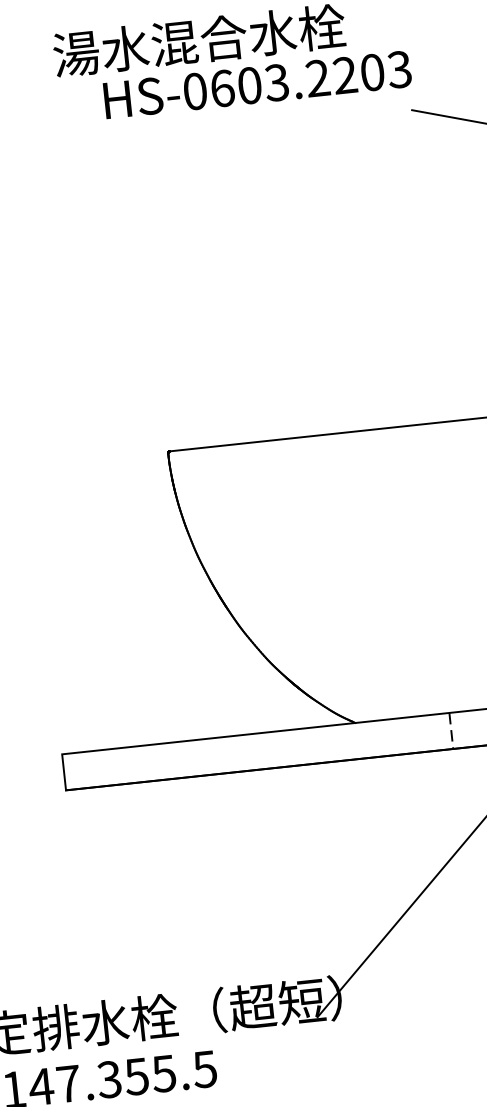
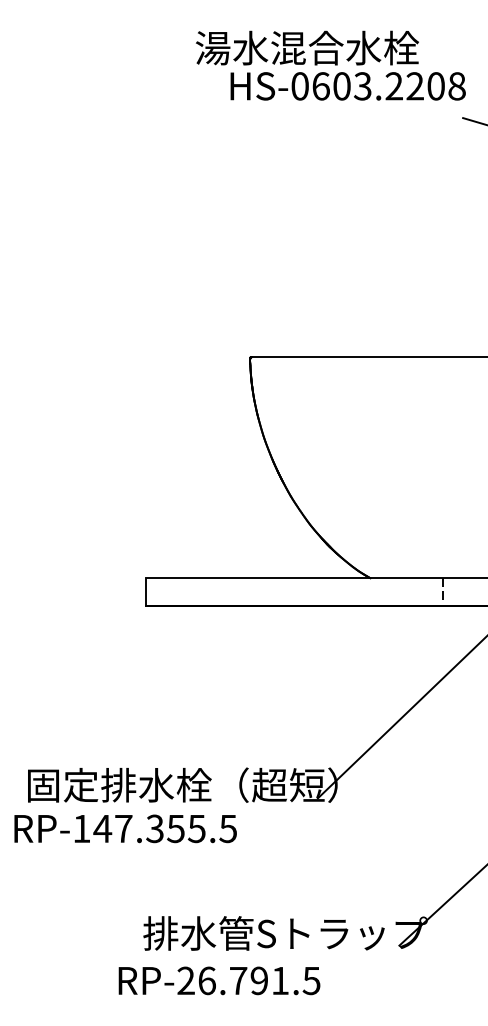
text: (399, 69) -> (456, 86), HS-0603.2203 -> HS-0603.2208

